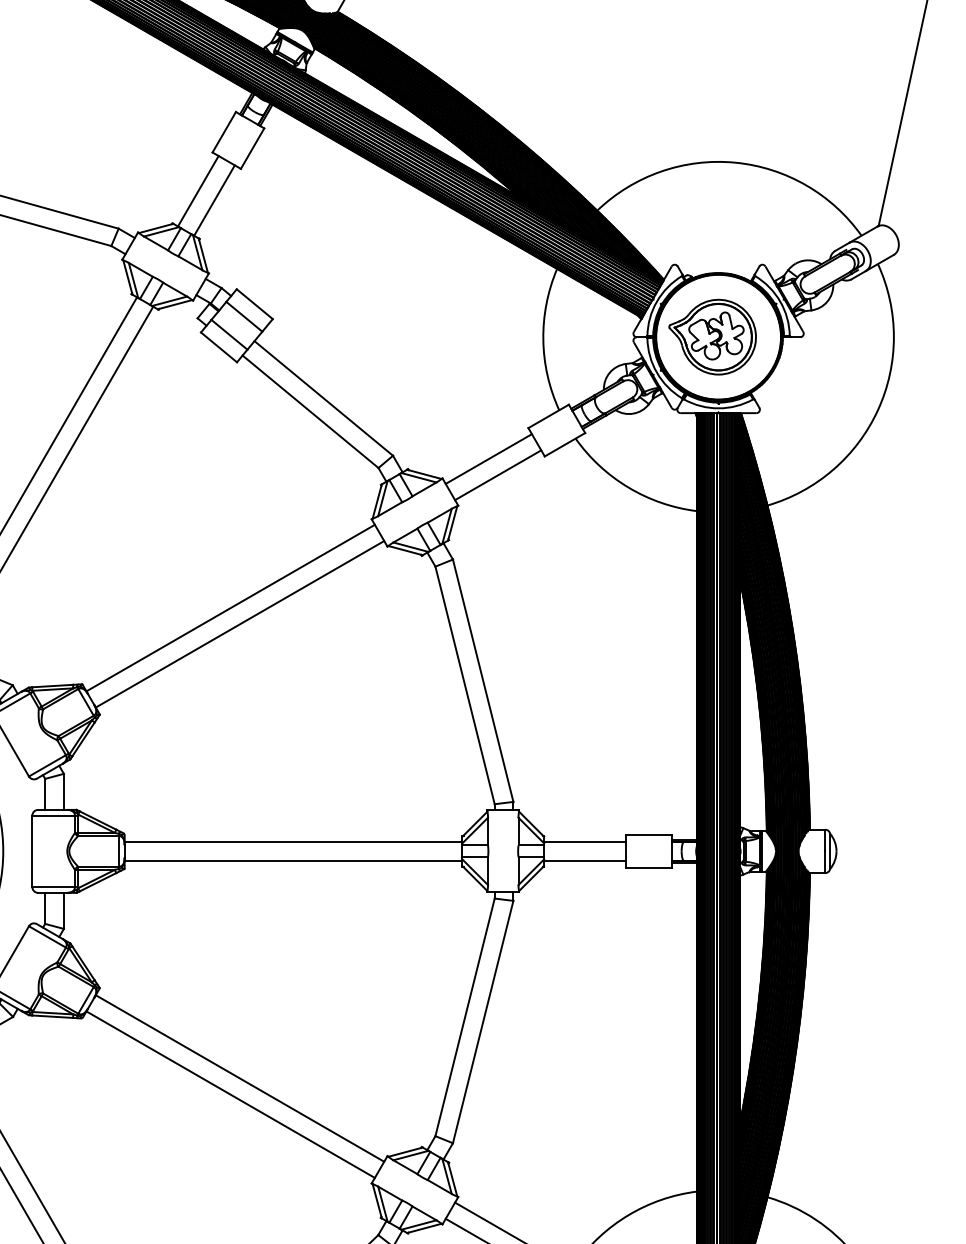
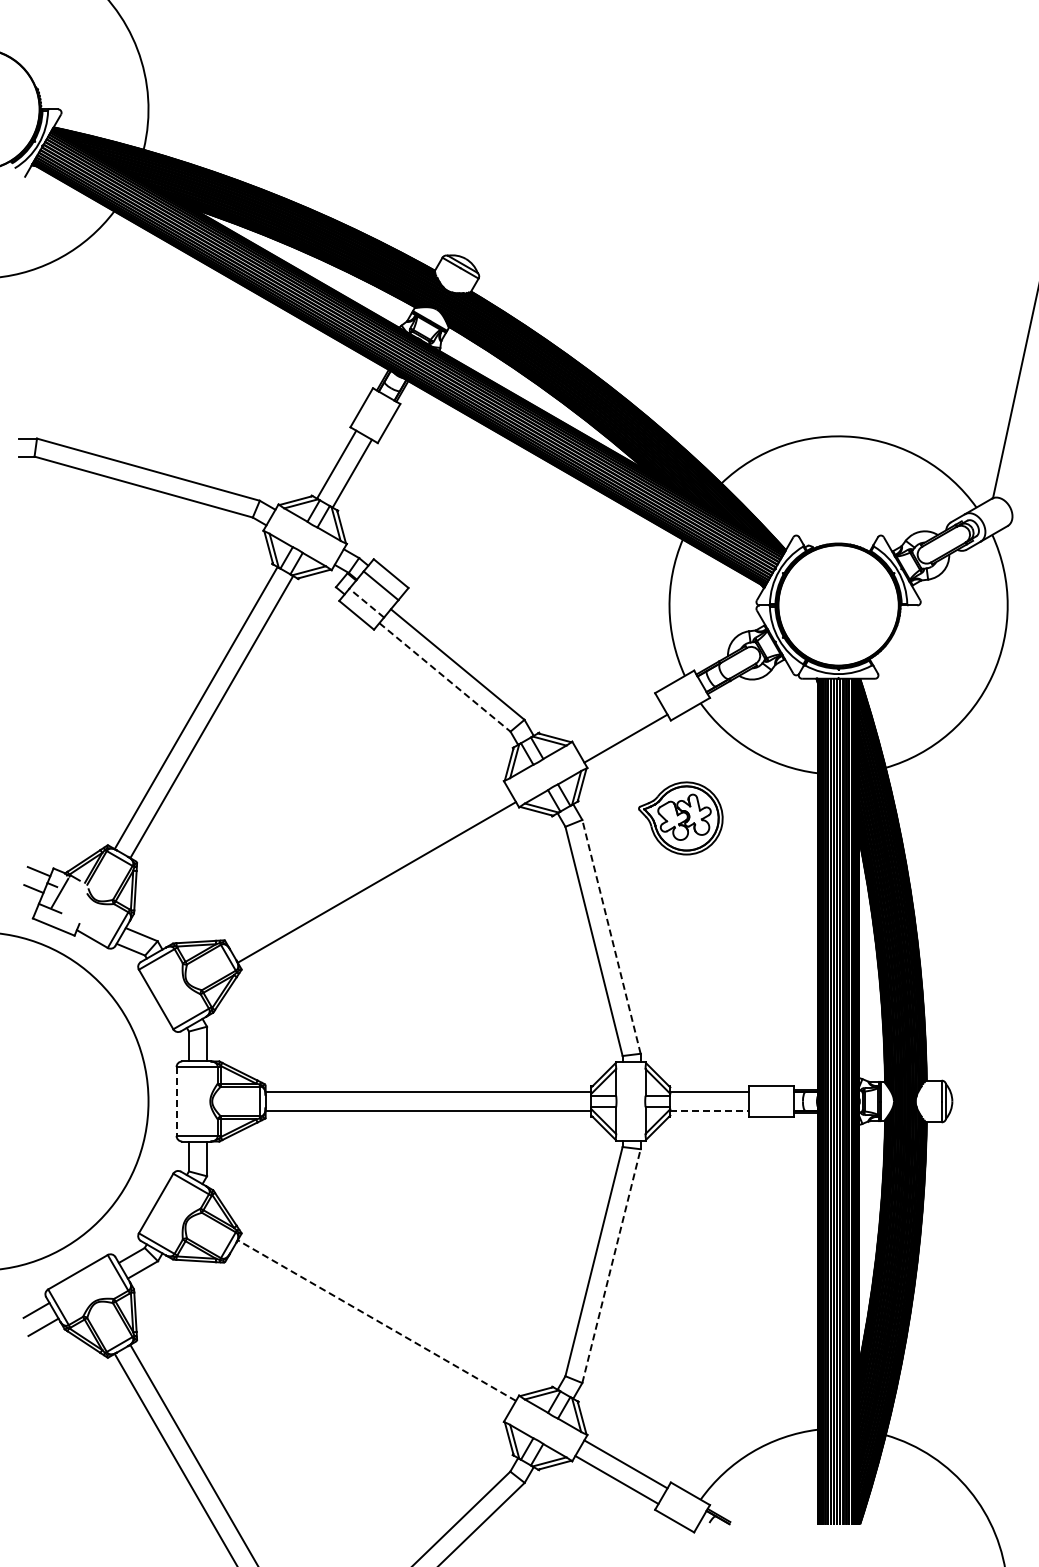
line: (229, 335) -> (366, 603), solid -> dashed
part: (712, 337) -> (680, 818), moved
line: (311, 411) -> (445, 677), solid -> dashed
line: (488, 459) -> (616, 723), removed
line: (230, 607) -> (367, 866), removed
line: (483, 680) -> (611, 936), solid -> dashed
line: (32, 852) -> (176, 1102), solid -> dashed
line: (585, 860) -> (710, 1110), solid -> dashed
line: (483, 1021) -> (611, 1265), solid -> dashed
line: (239, 1078) -> (376, 1320), solid -> dashed
line: (230, 1093) -> (367, 1335), removed

